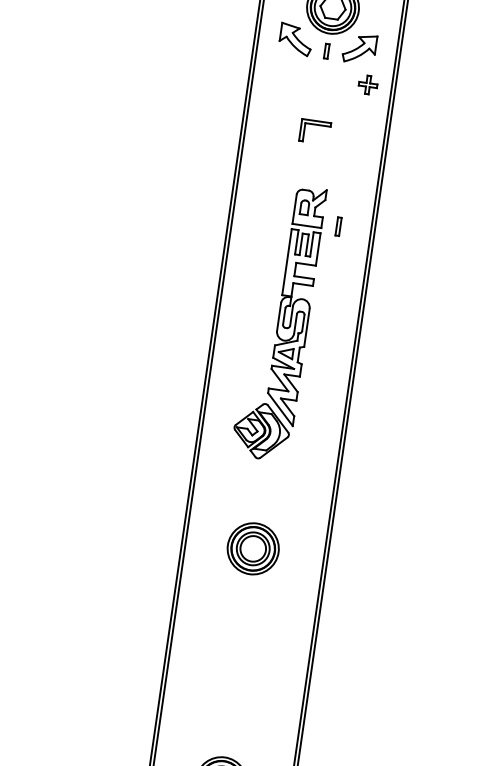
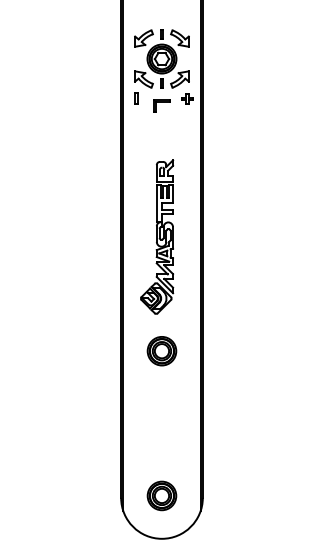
part: (314, 130) -> (161, 105), moved
part: (338, 226) -> (136, 98), moved
part: (252, 549) -> (161, 351), moved

